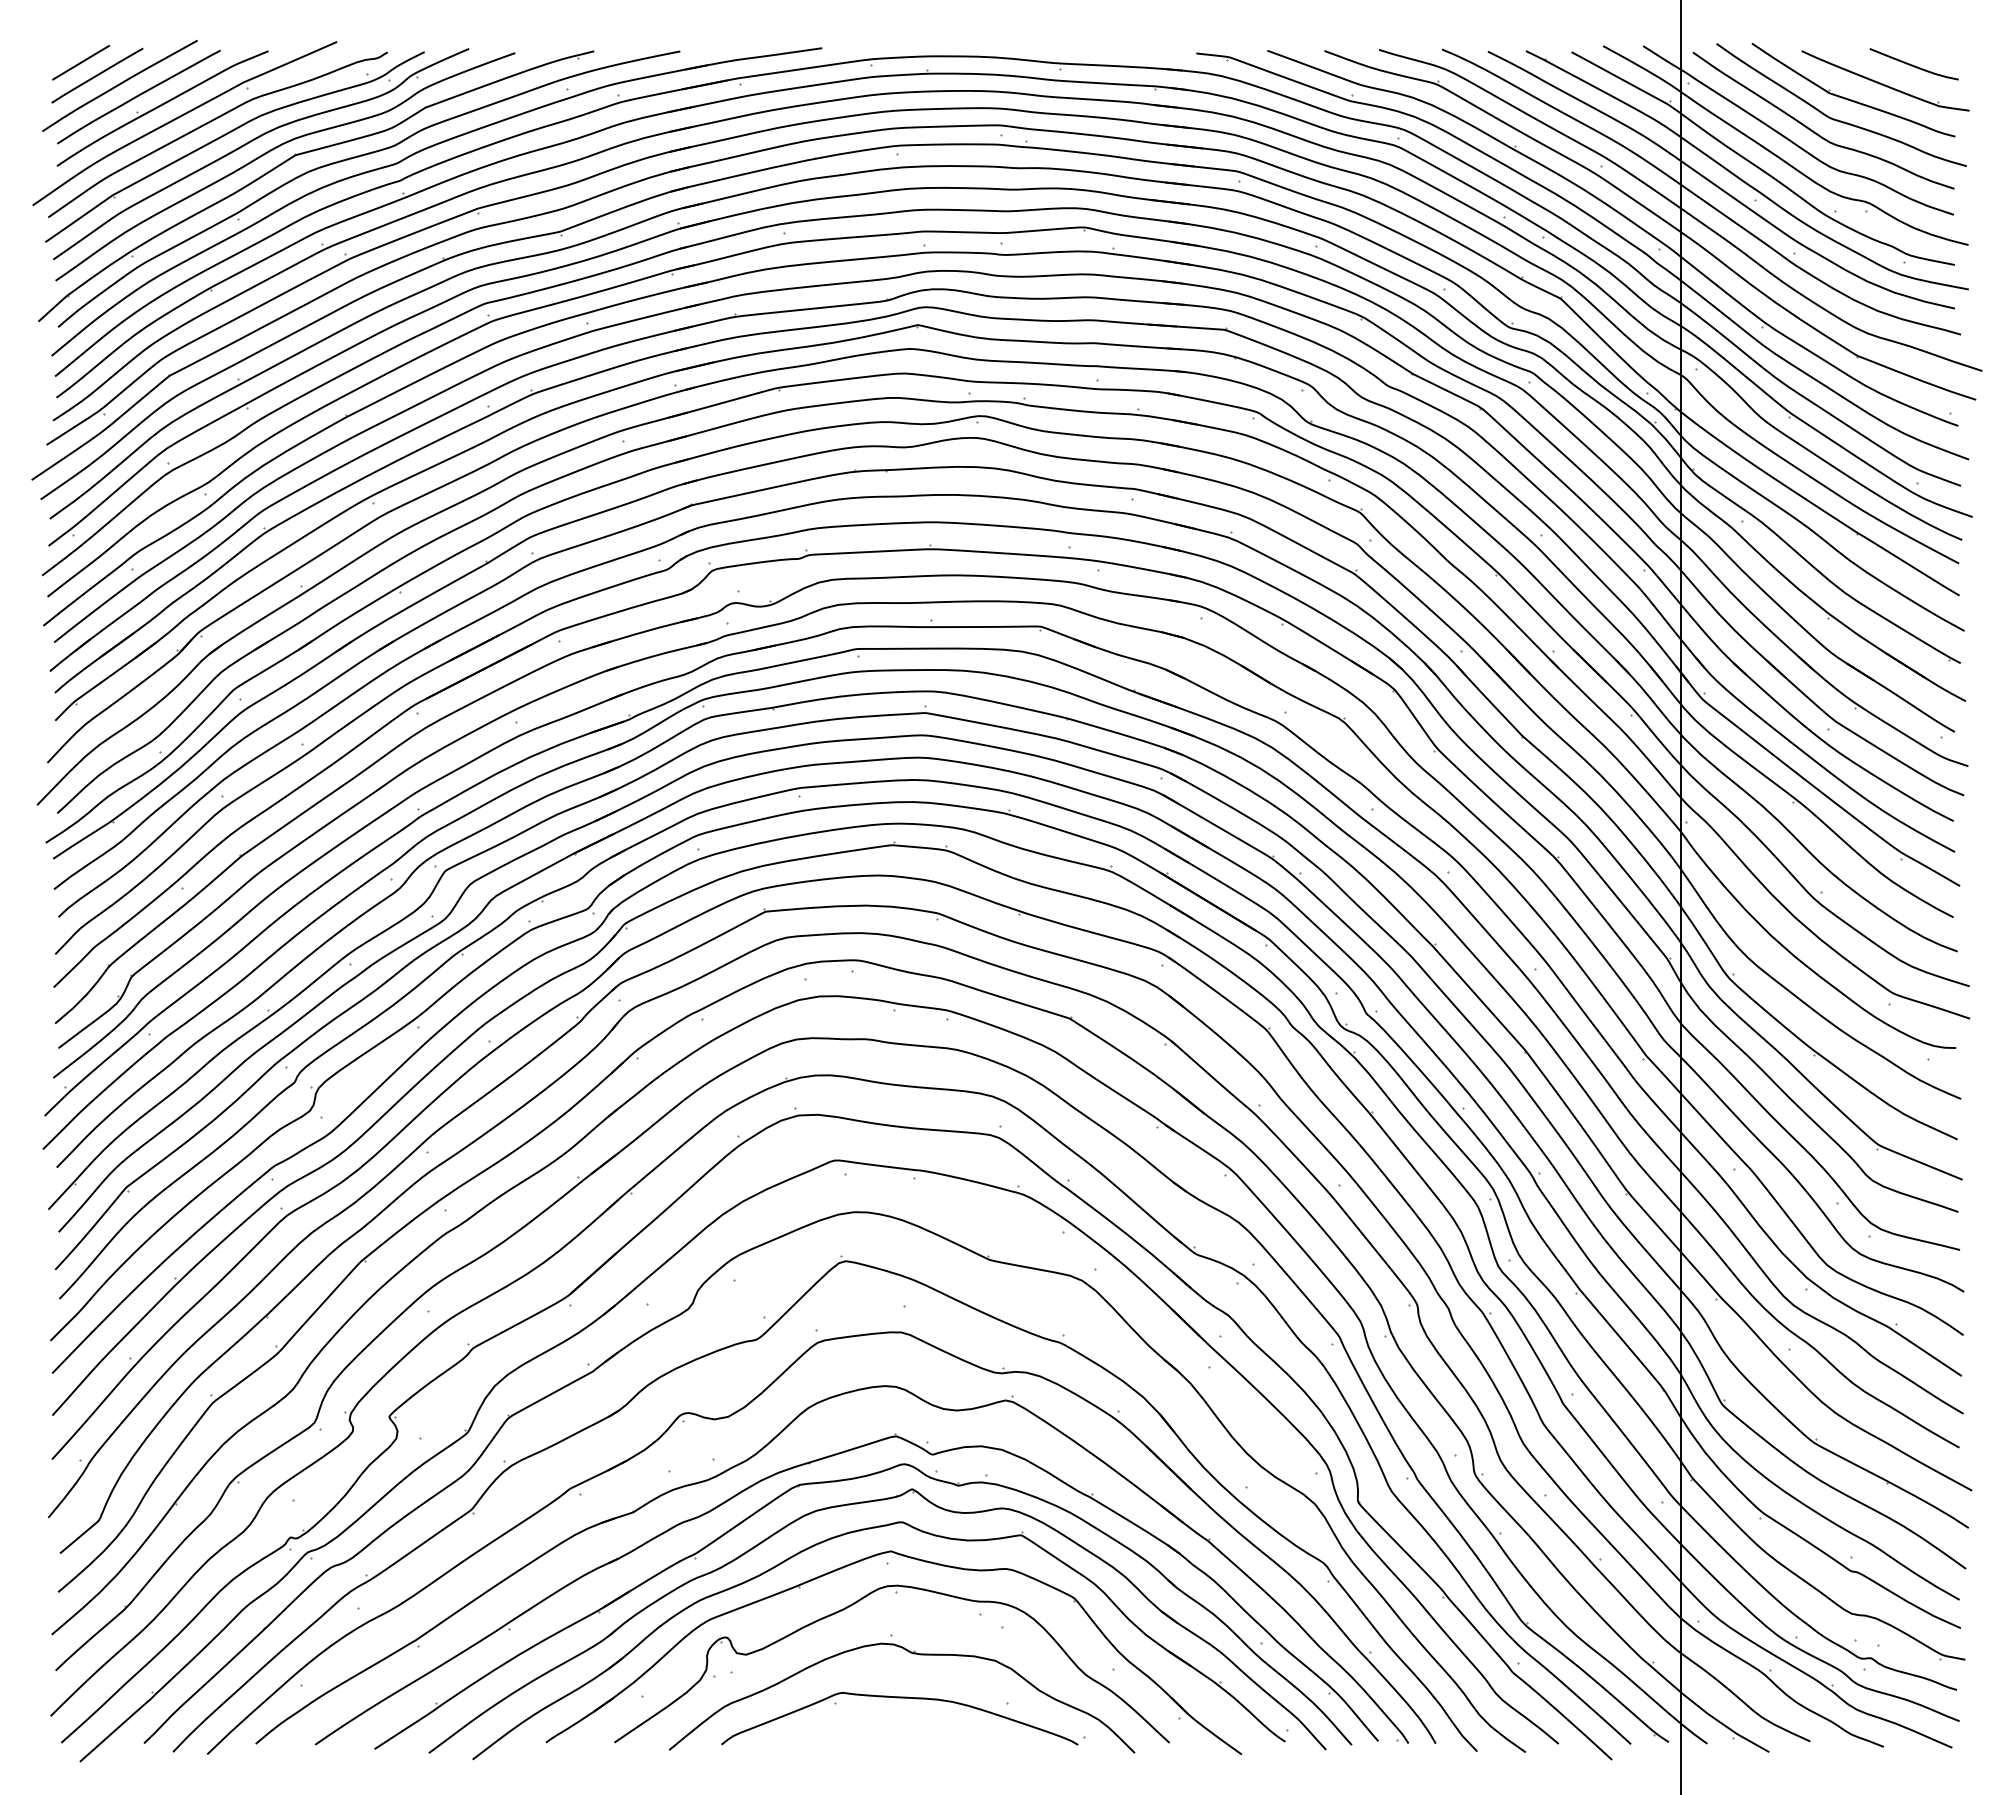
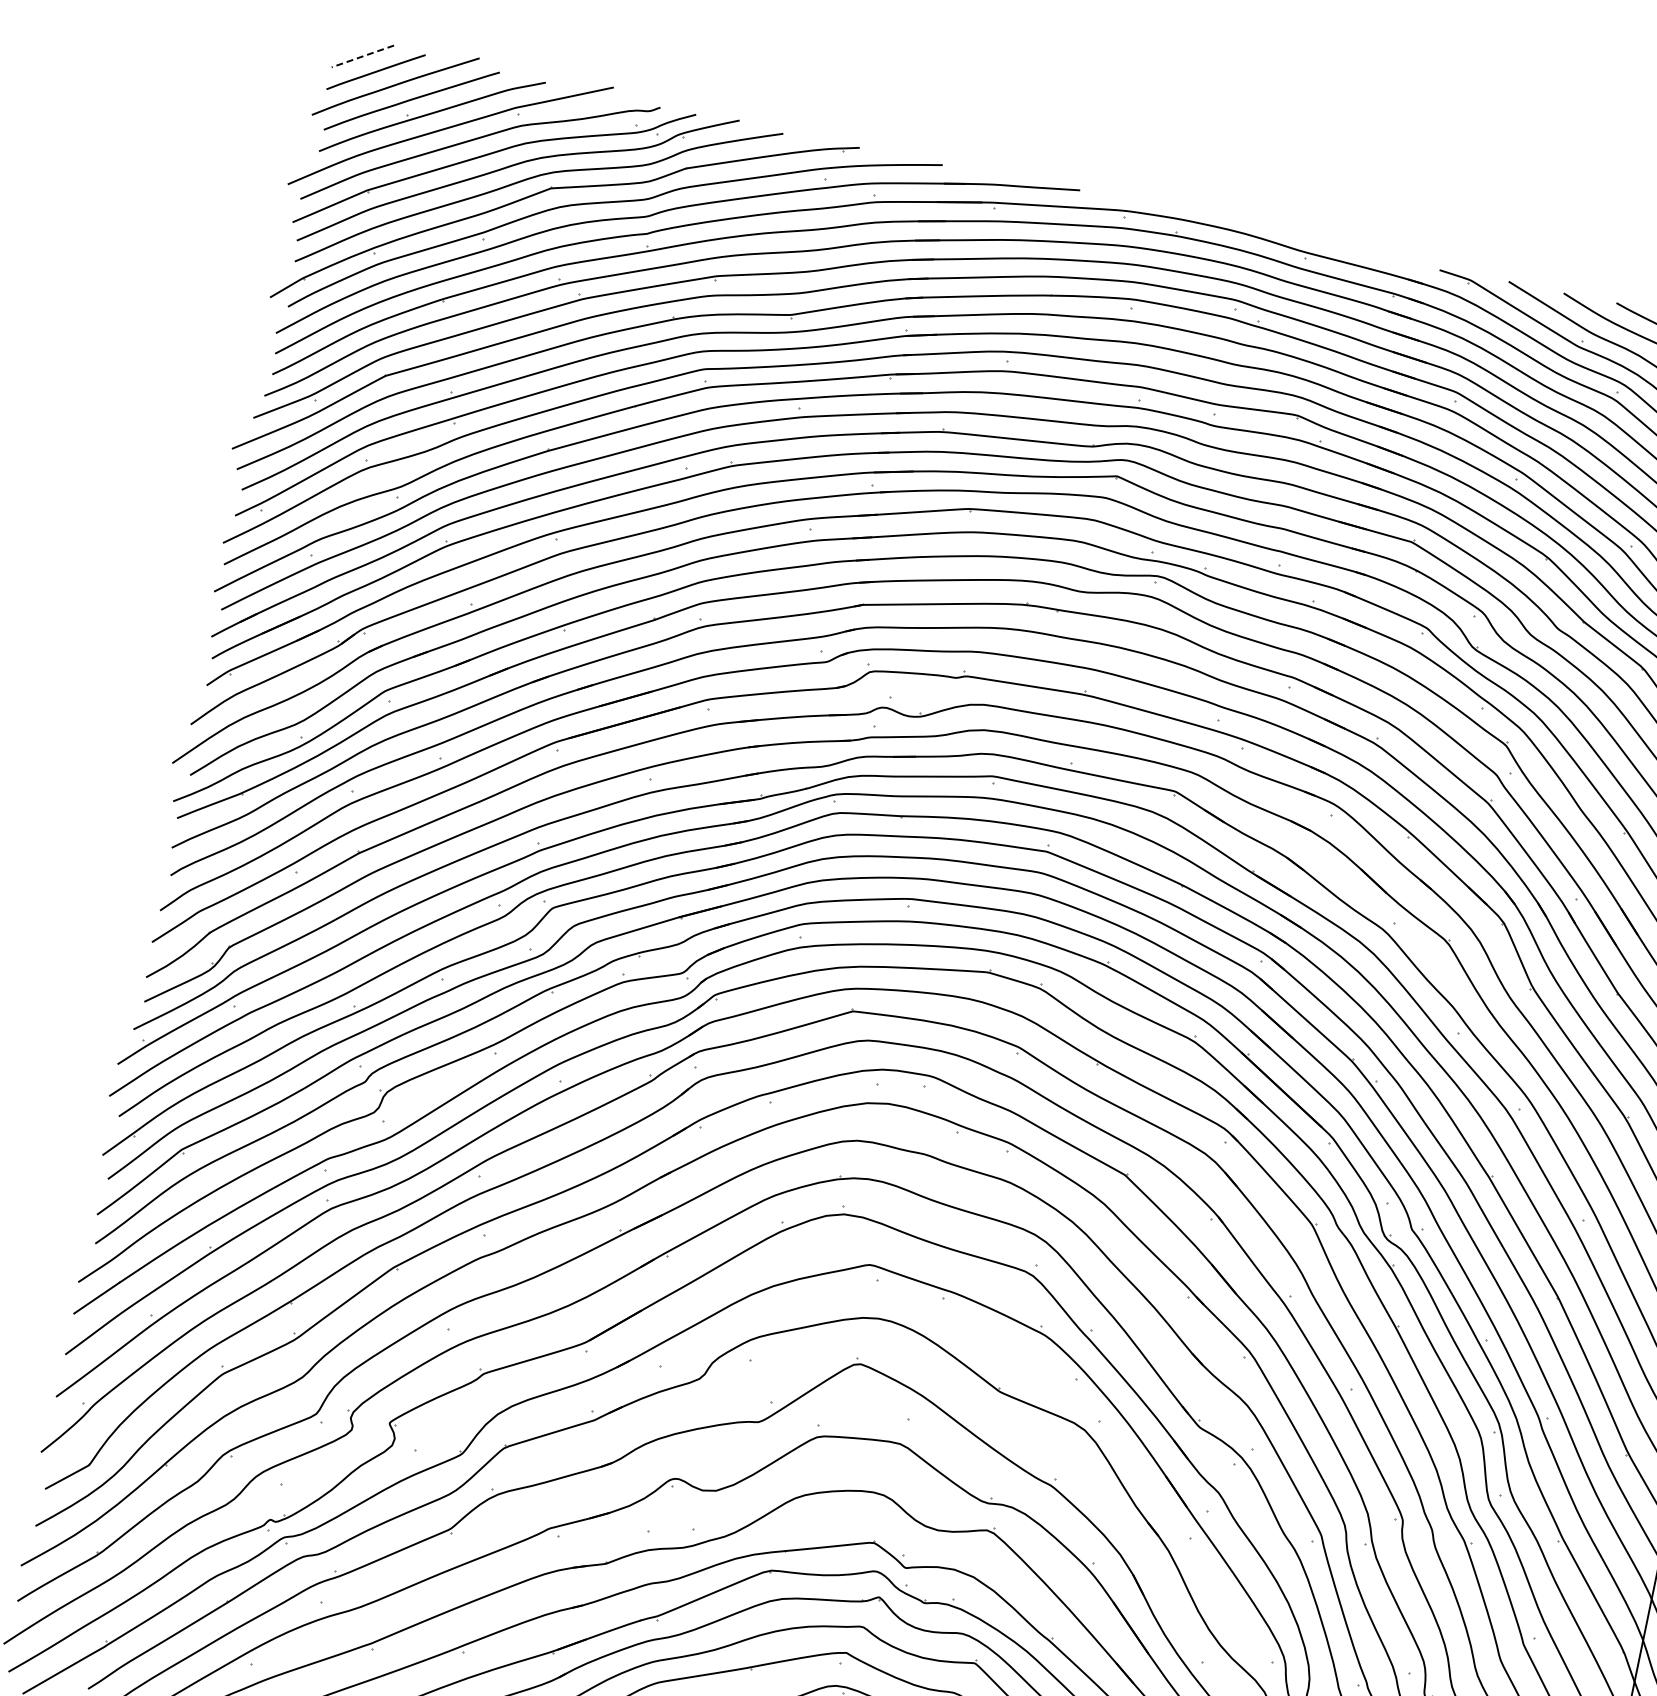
line: (81, 62) -> (363, 56), solid -> dashed

